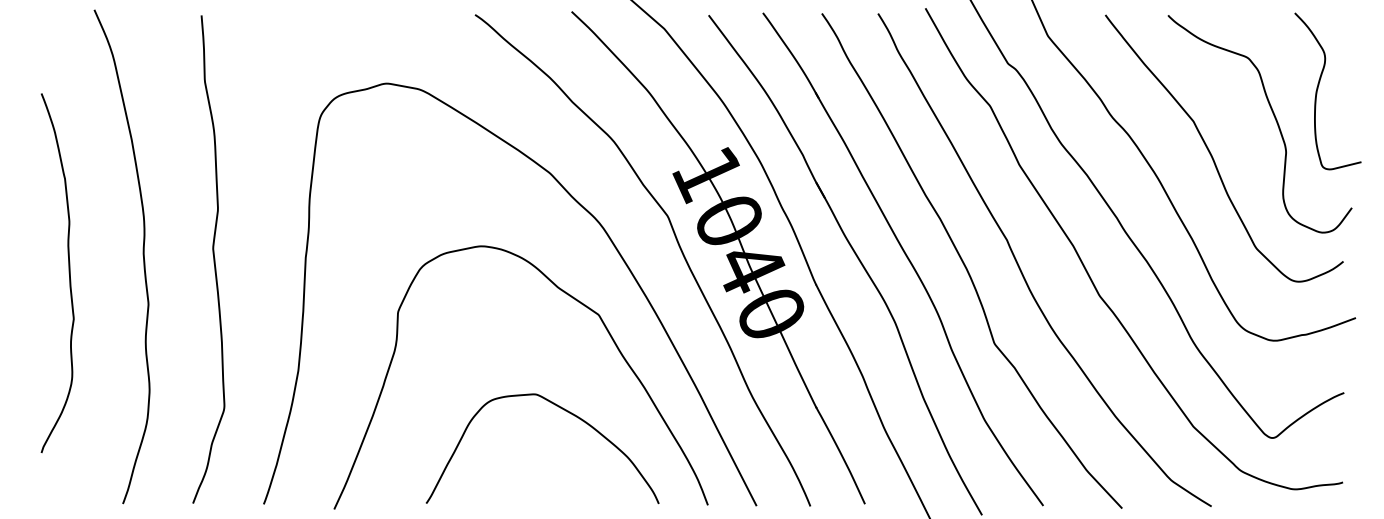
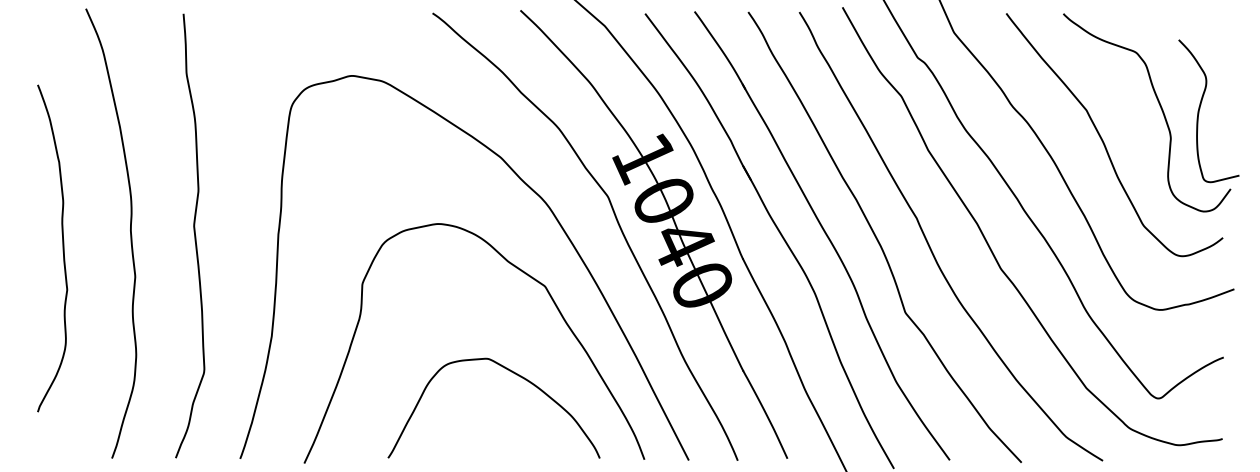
curve: (1318, 89) -> (1200, 109), moved

